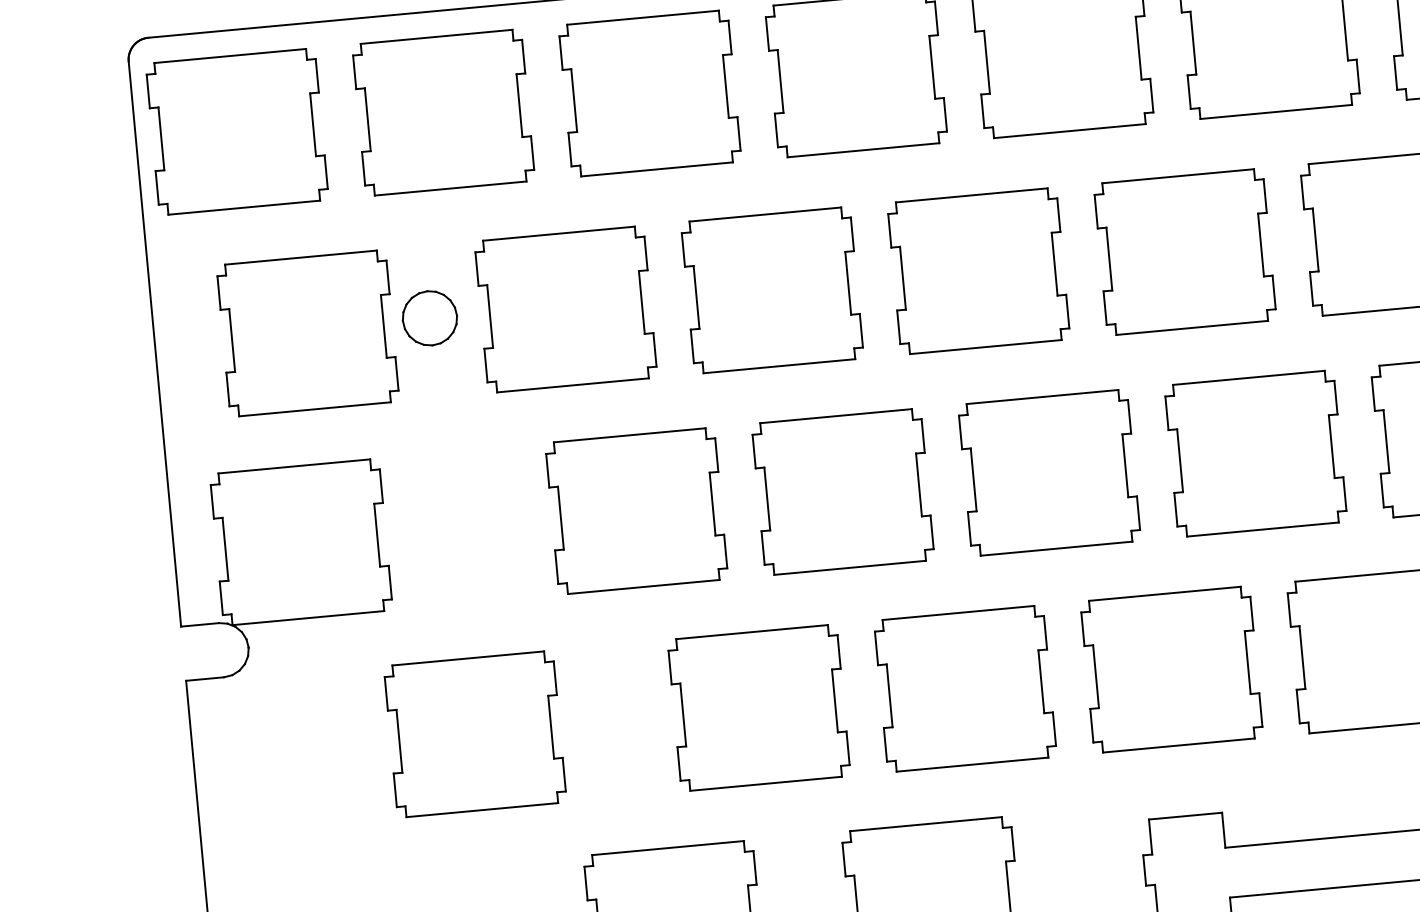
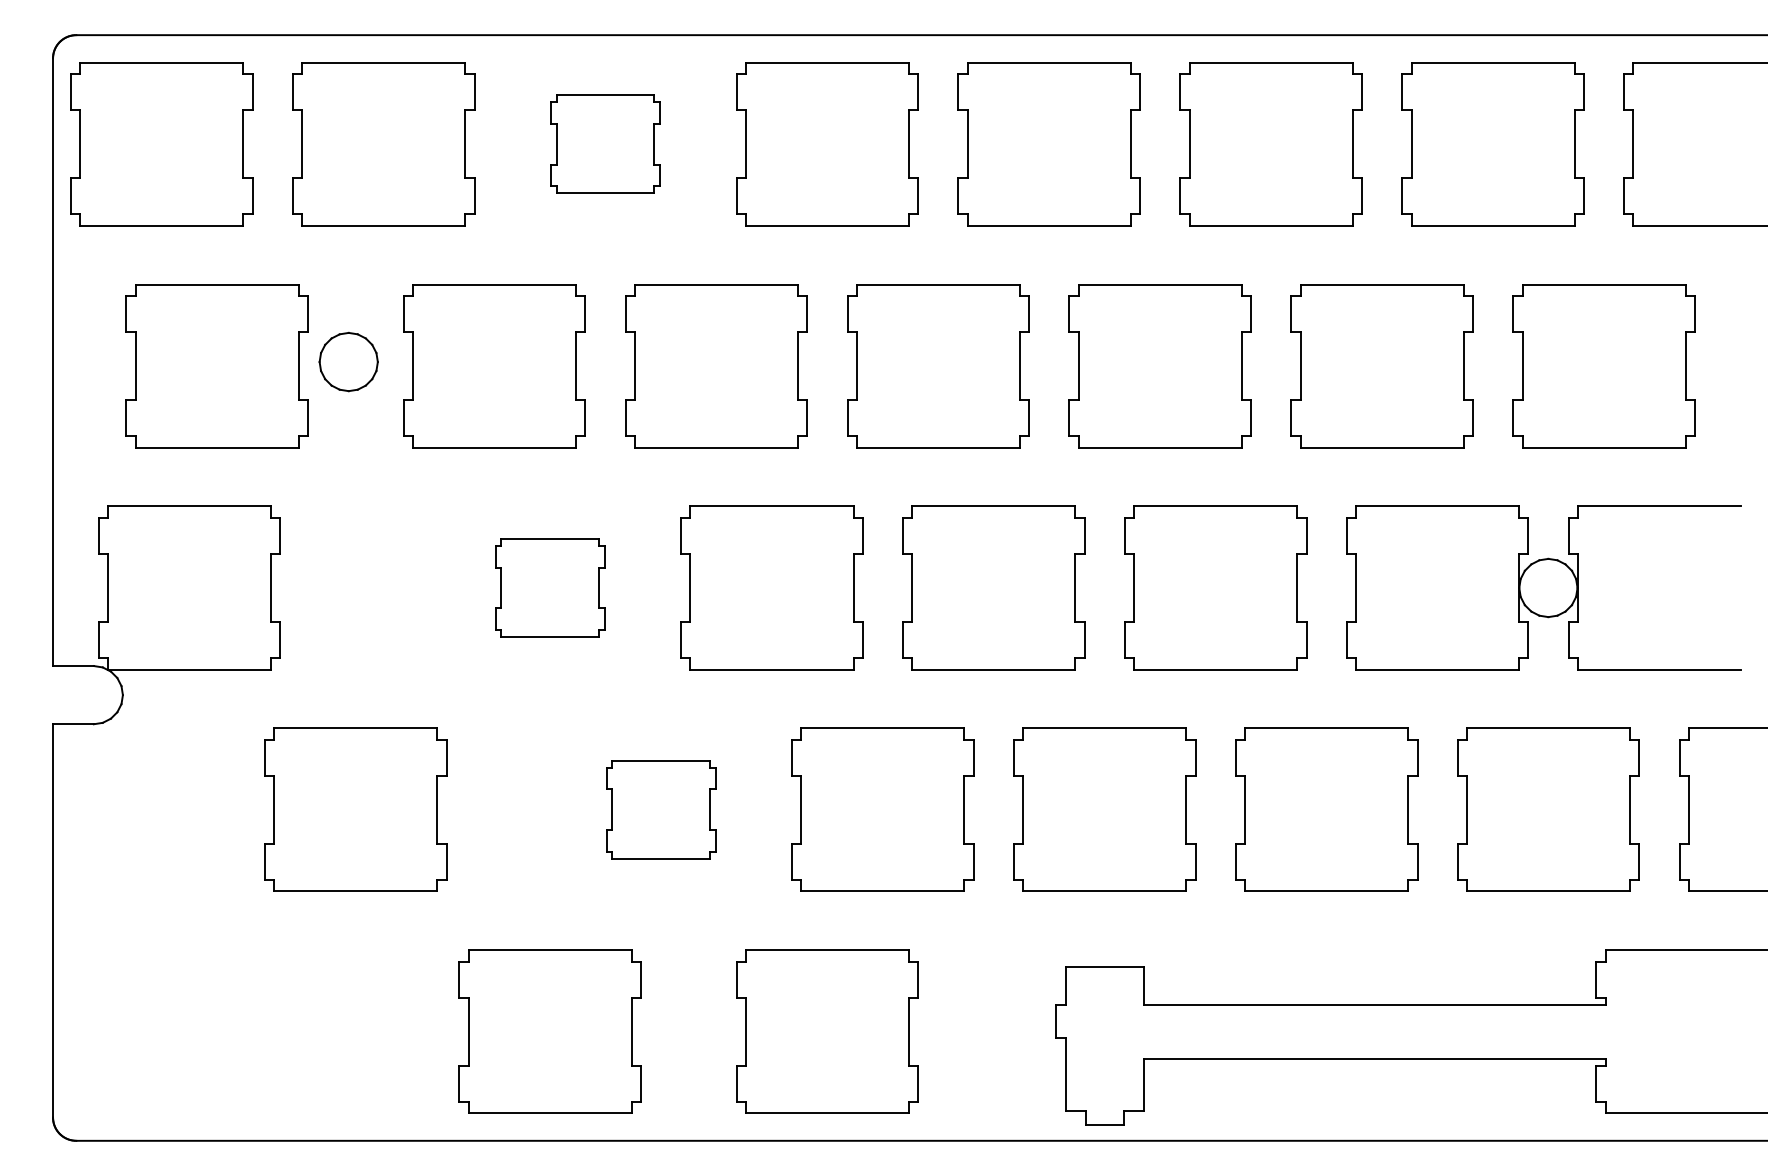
part: (650, 93) -> (605, 144), size x0.6
part: (636, 510) -> (549, 587), size x0.6
part: (758, 707) -> (660, 809), size x0.6

